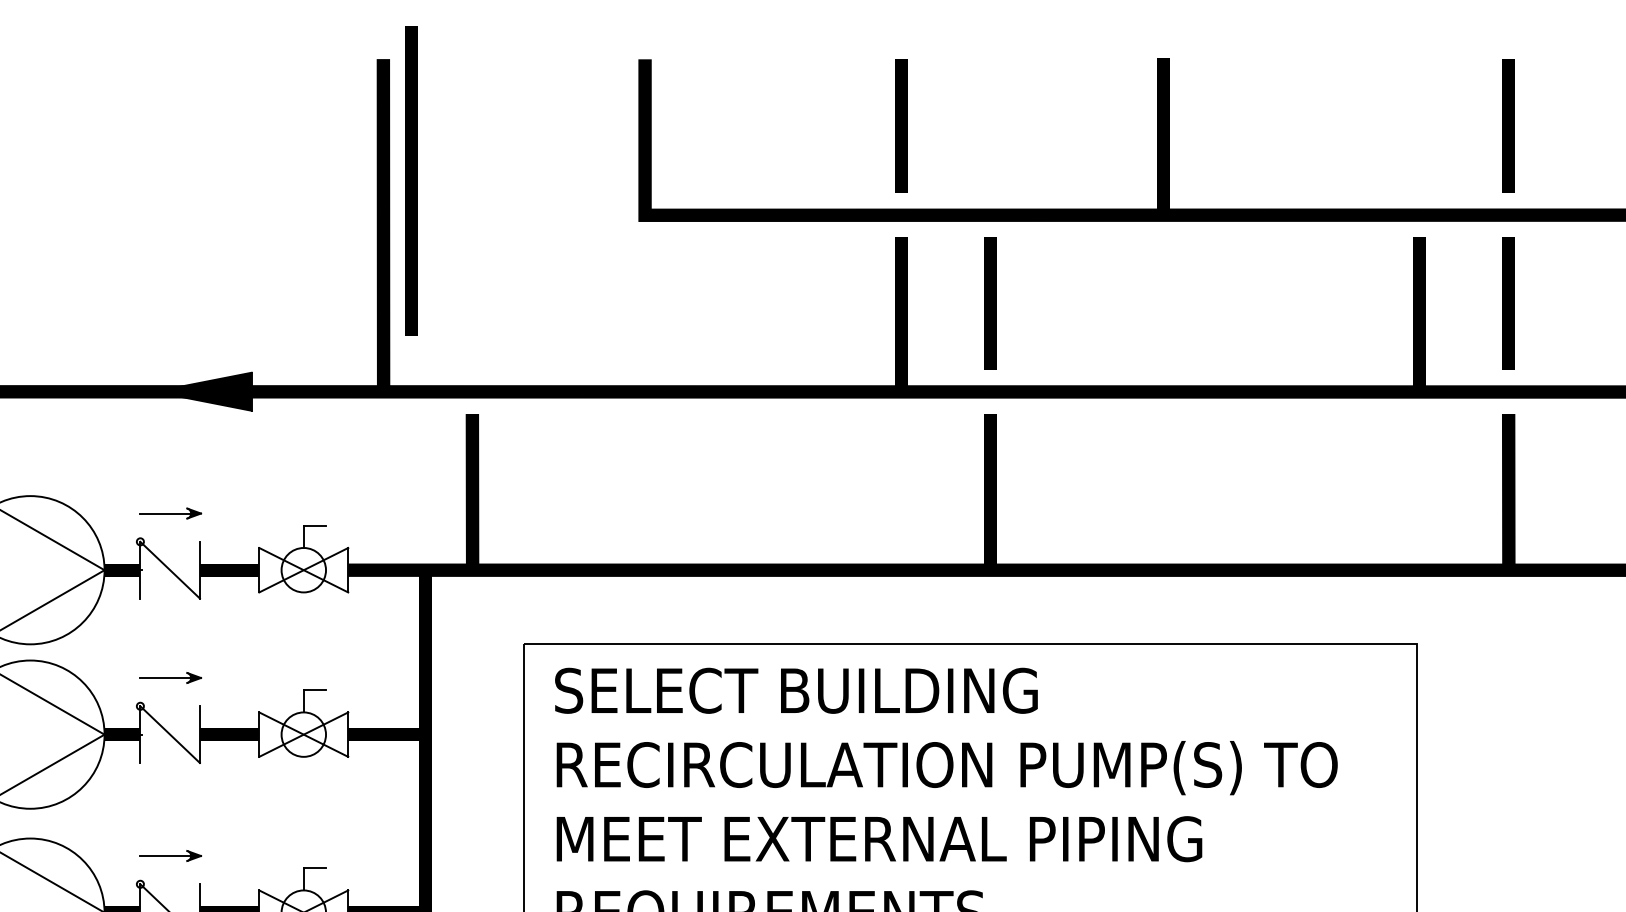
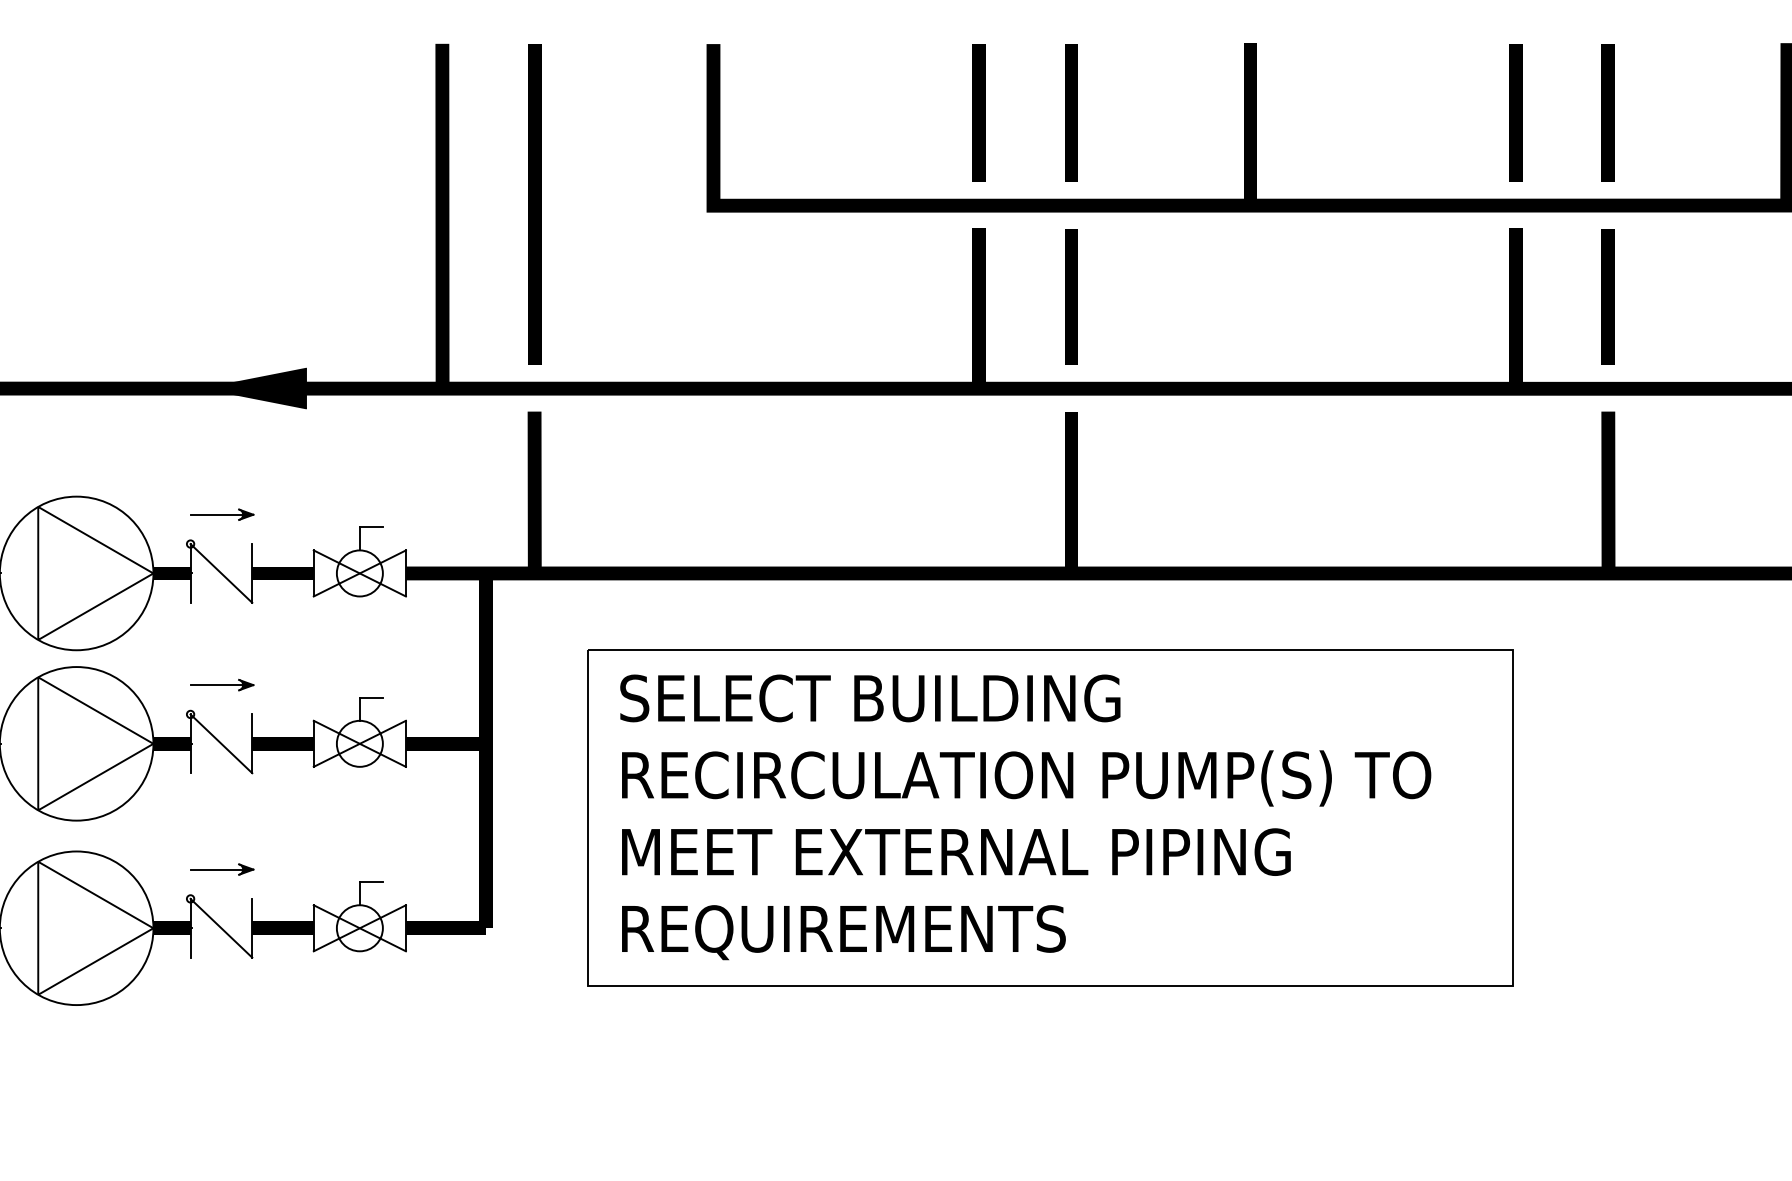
line: (990, 125) -> (1071, 112), added
line: (1419, 125) -> (1515, 112), added
line: (411, 180) -> (534, 204), moved

